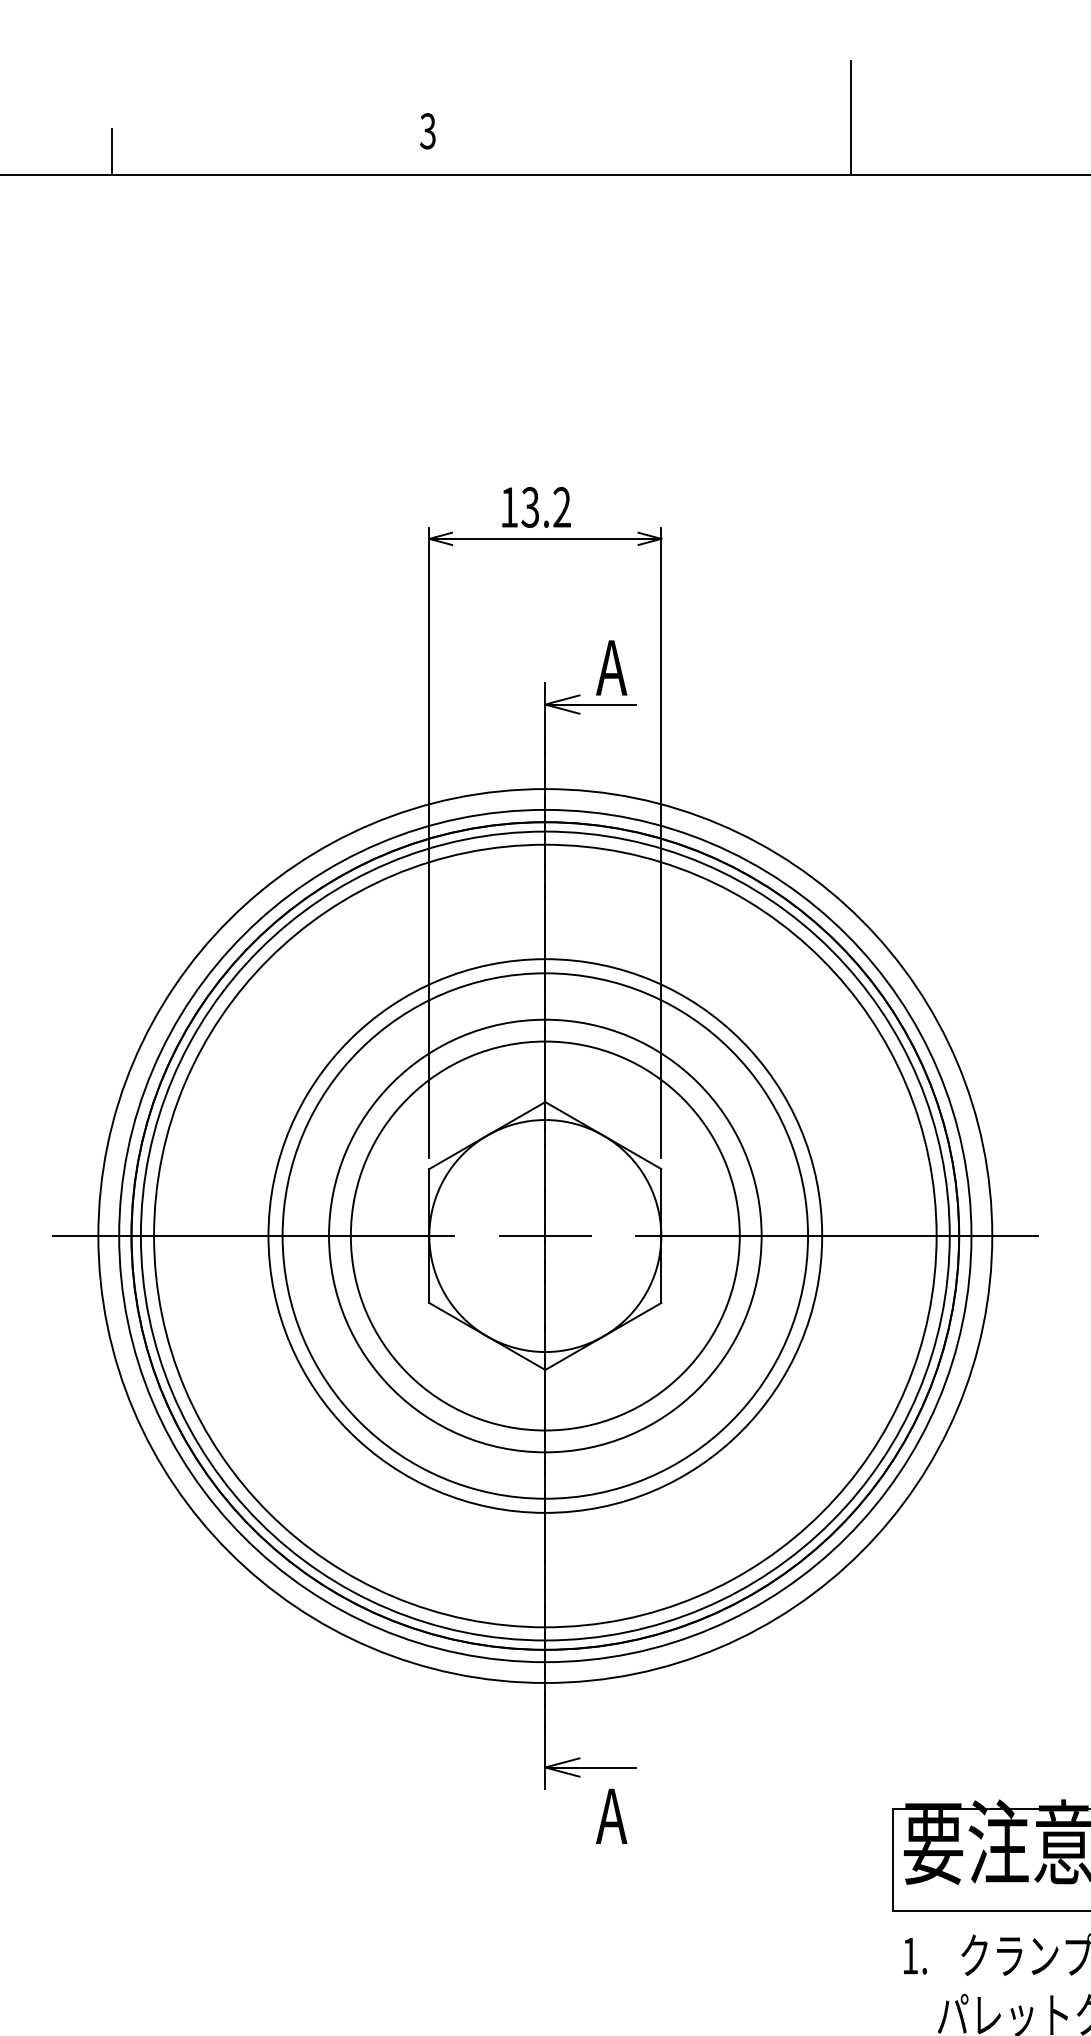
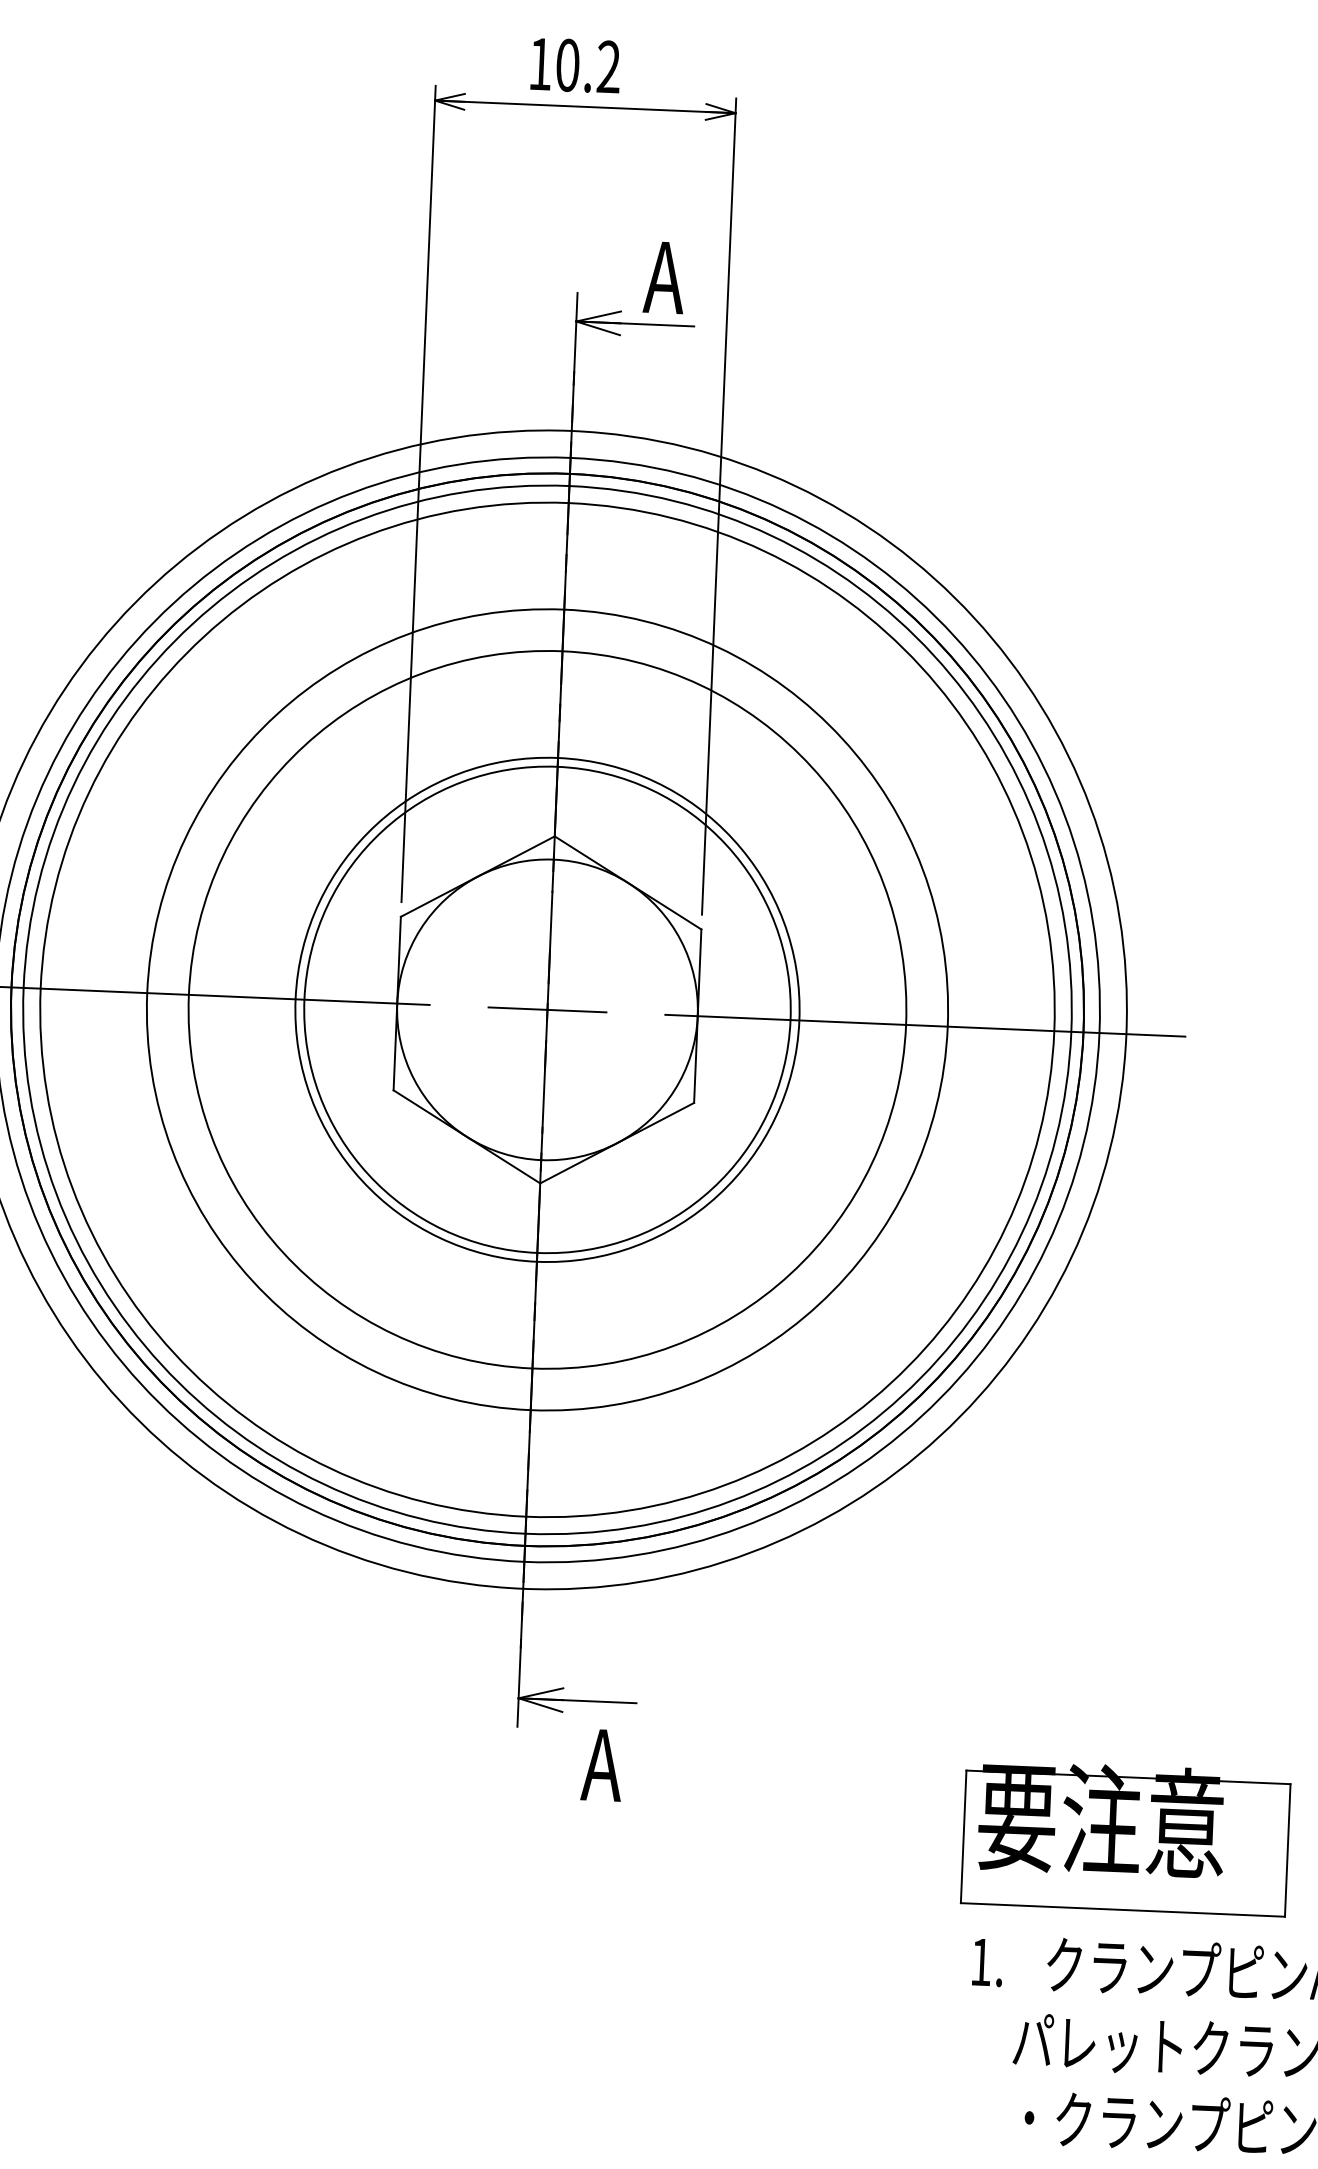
text: (530, 507) -> (567, 65), 13.2 -> 10.2
circle: (544, 1235) -> (546, 1009), size x0.71
circle: (545, 1236) -> (547, 1010), size x1.43

